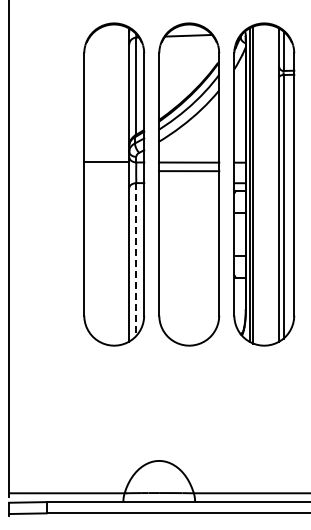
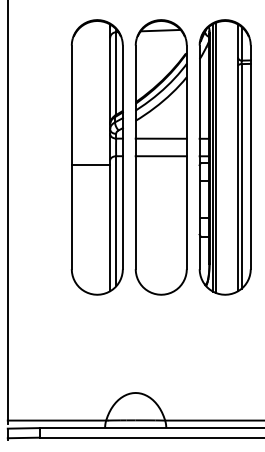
line: (106, 162) -> (90, 165), moved
line: (189, 171) -> (161, 156), moved
line: (136, 260) -> (116, 222), dashed -> solid

